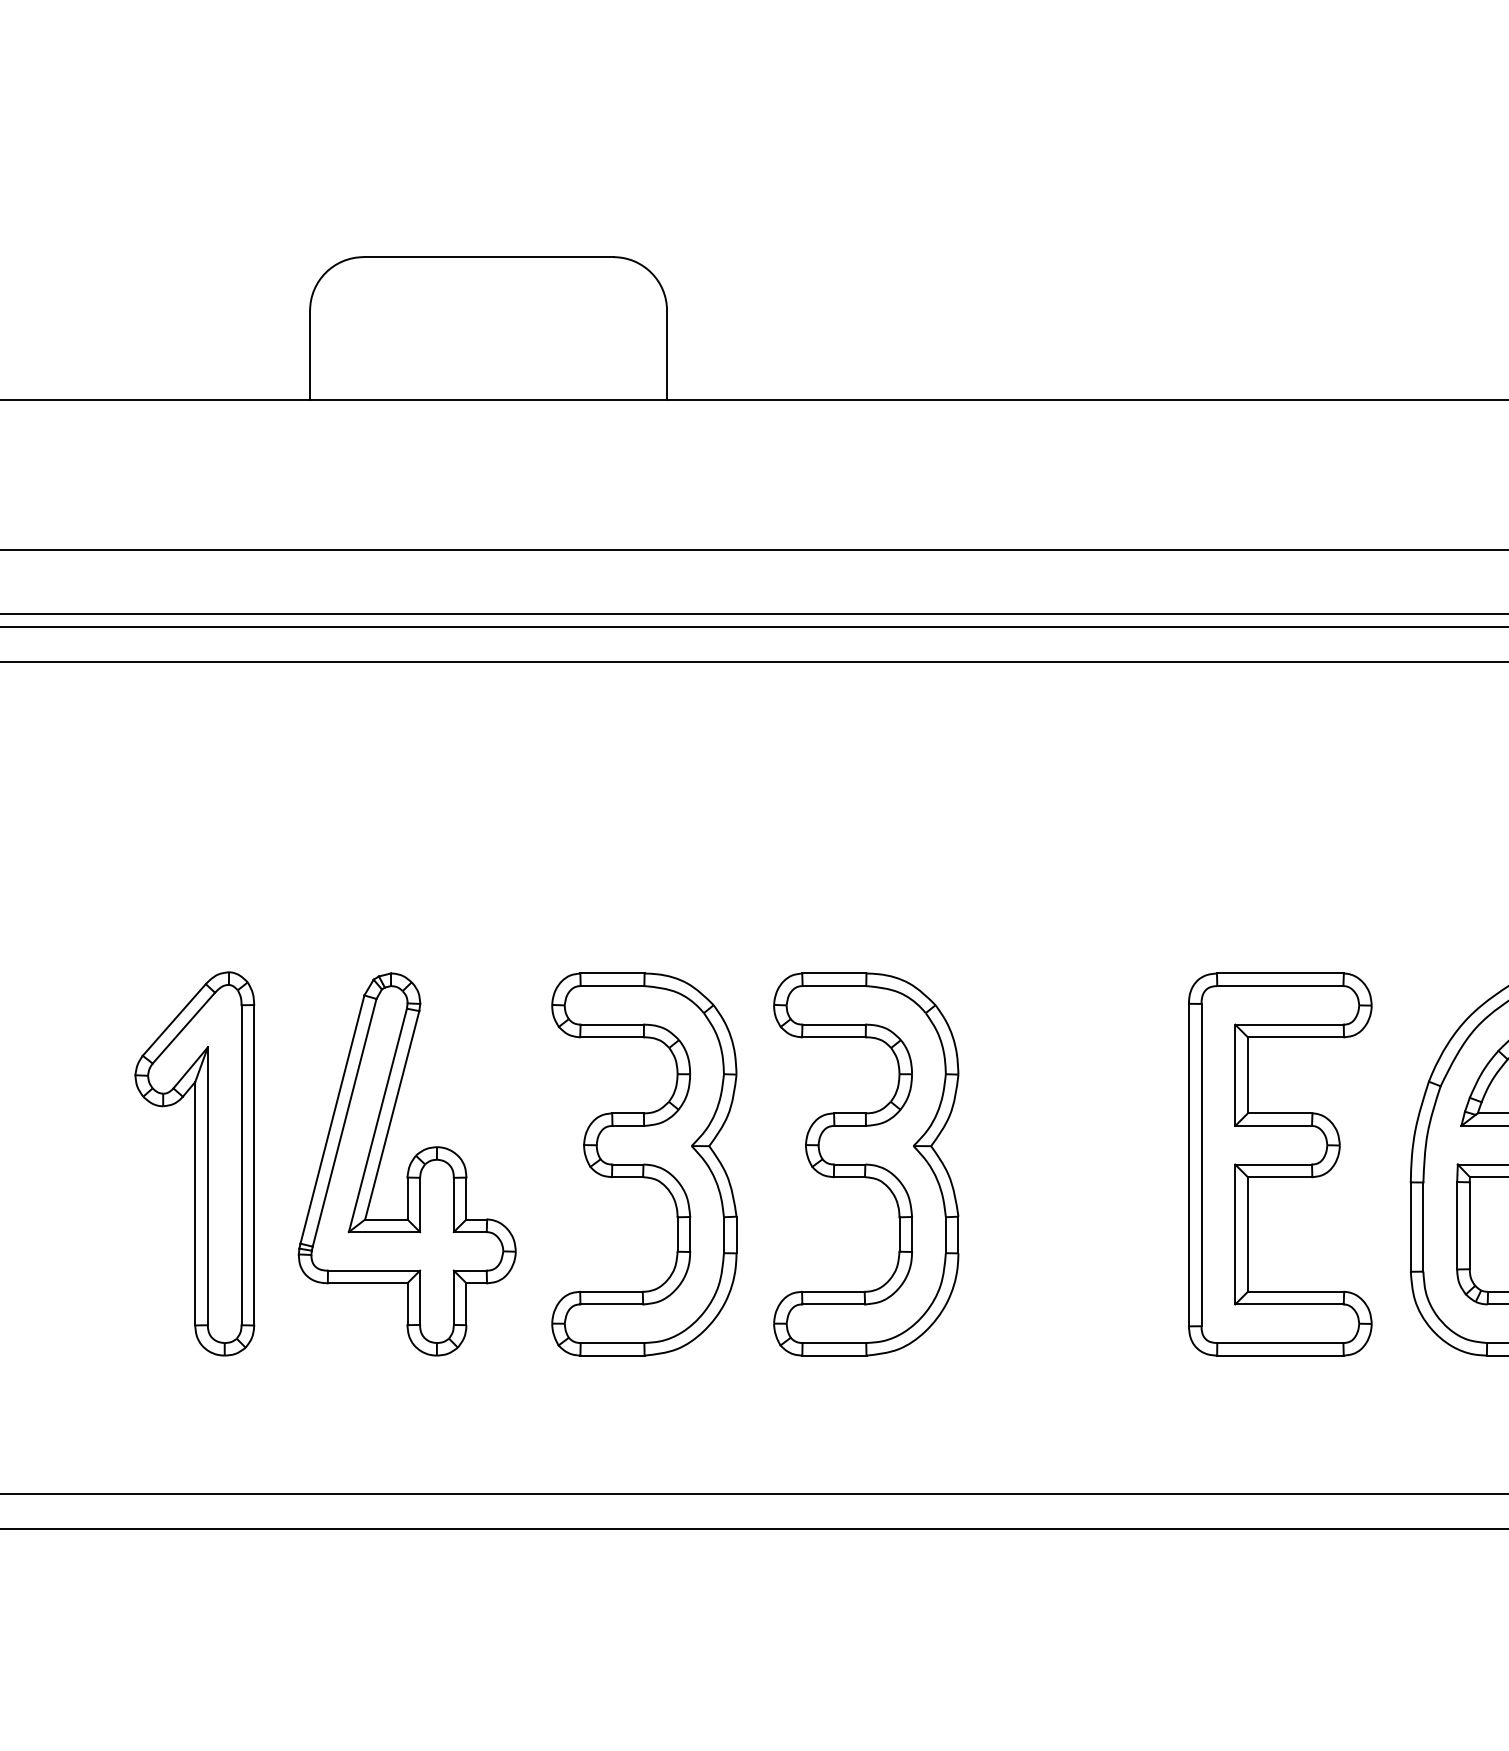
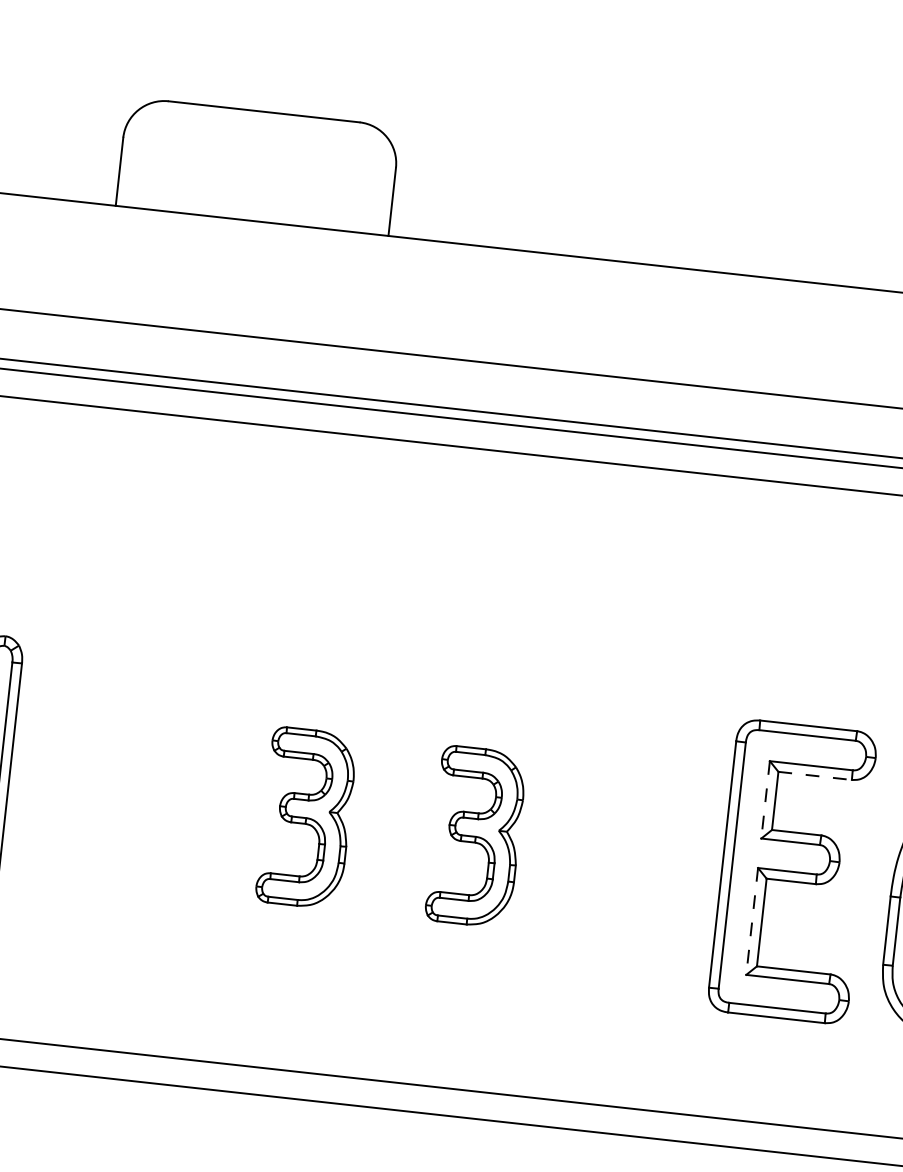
line: (1296, 1037) -> (815, 776), solid -> dashed
line: (1235, 1075) -> (765, 800), solid -> dashed
part: (406, 1164) -> (124, 798), removed
part: (644, 1164) -> (306, 818), size x0.6
part: (866, 1164) -> (476, 836), size x0.6
line: (1235, 1234) -> (752, 921), solid -> dashed

